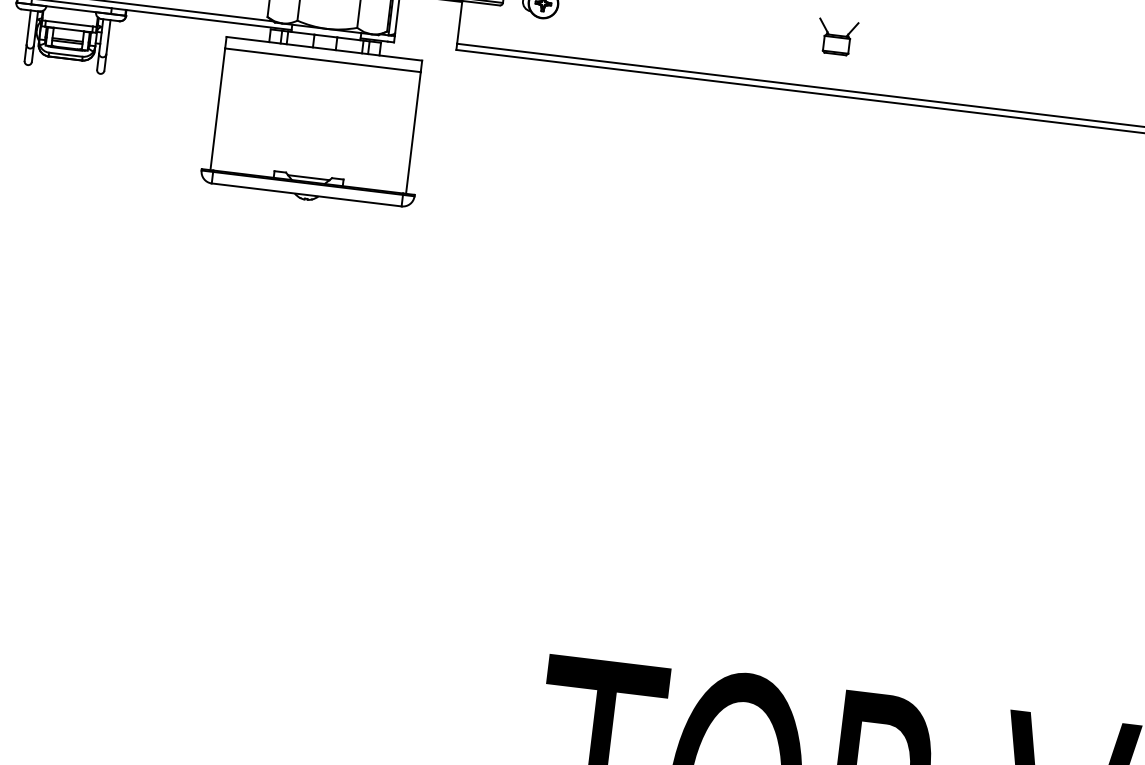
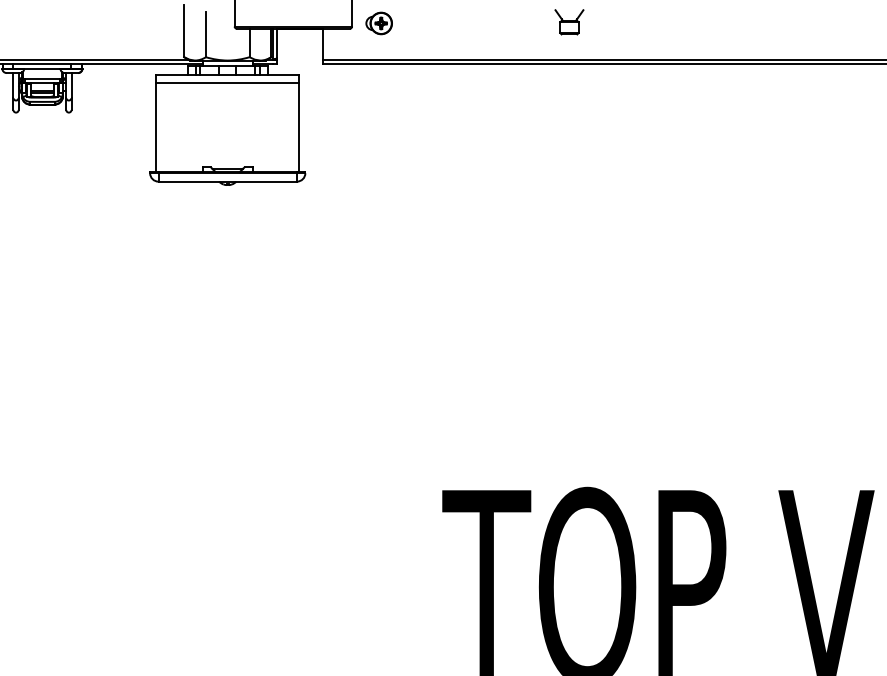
part: (837, 37) -> (569, 22), moved

